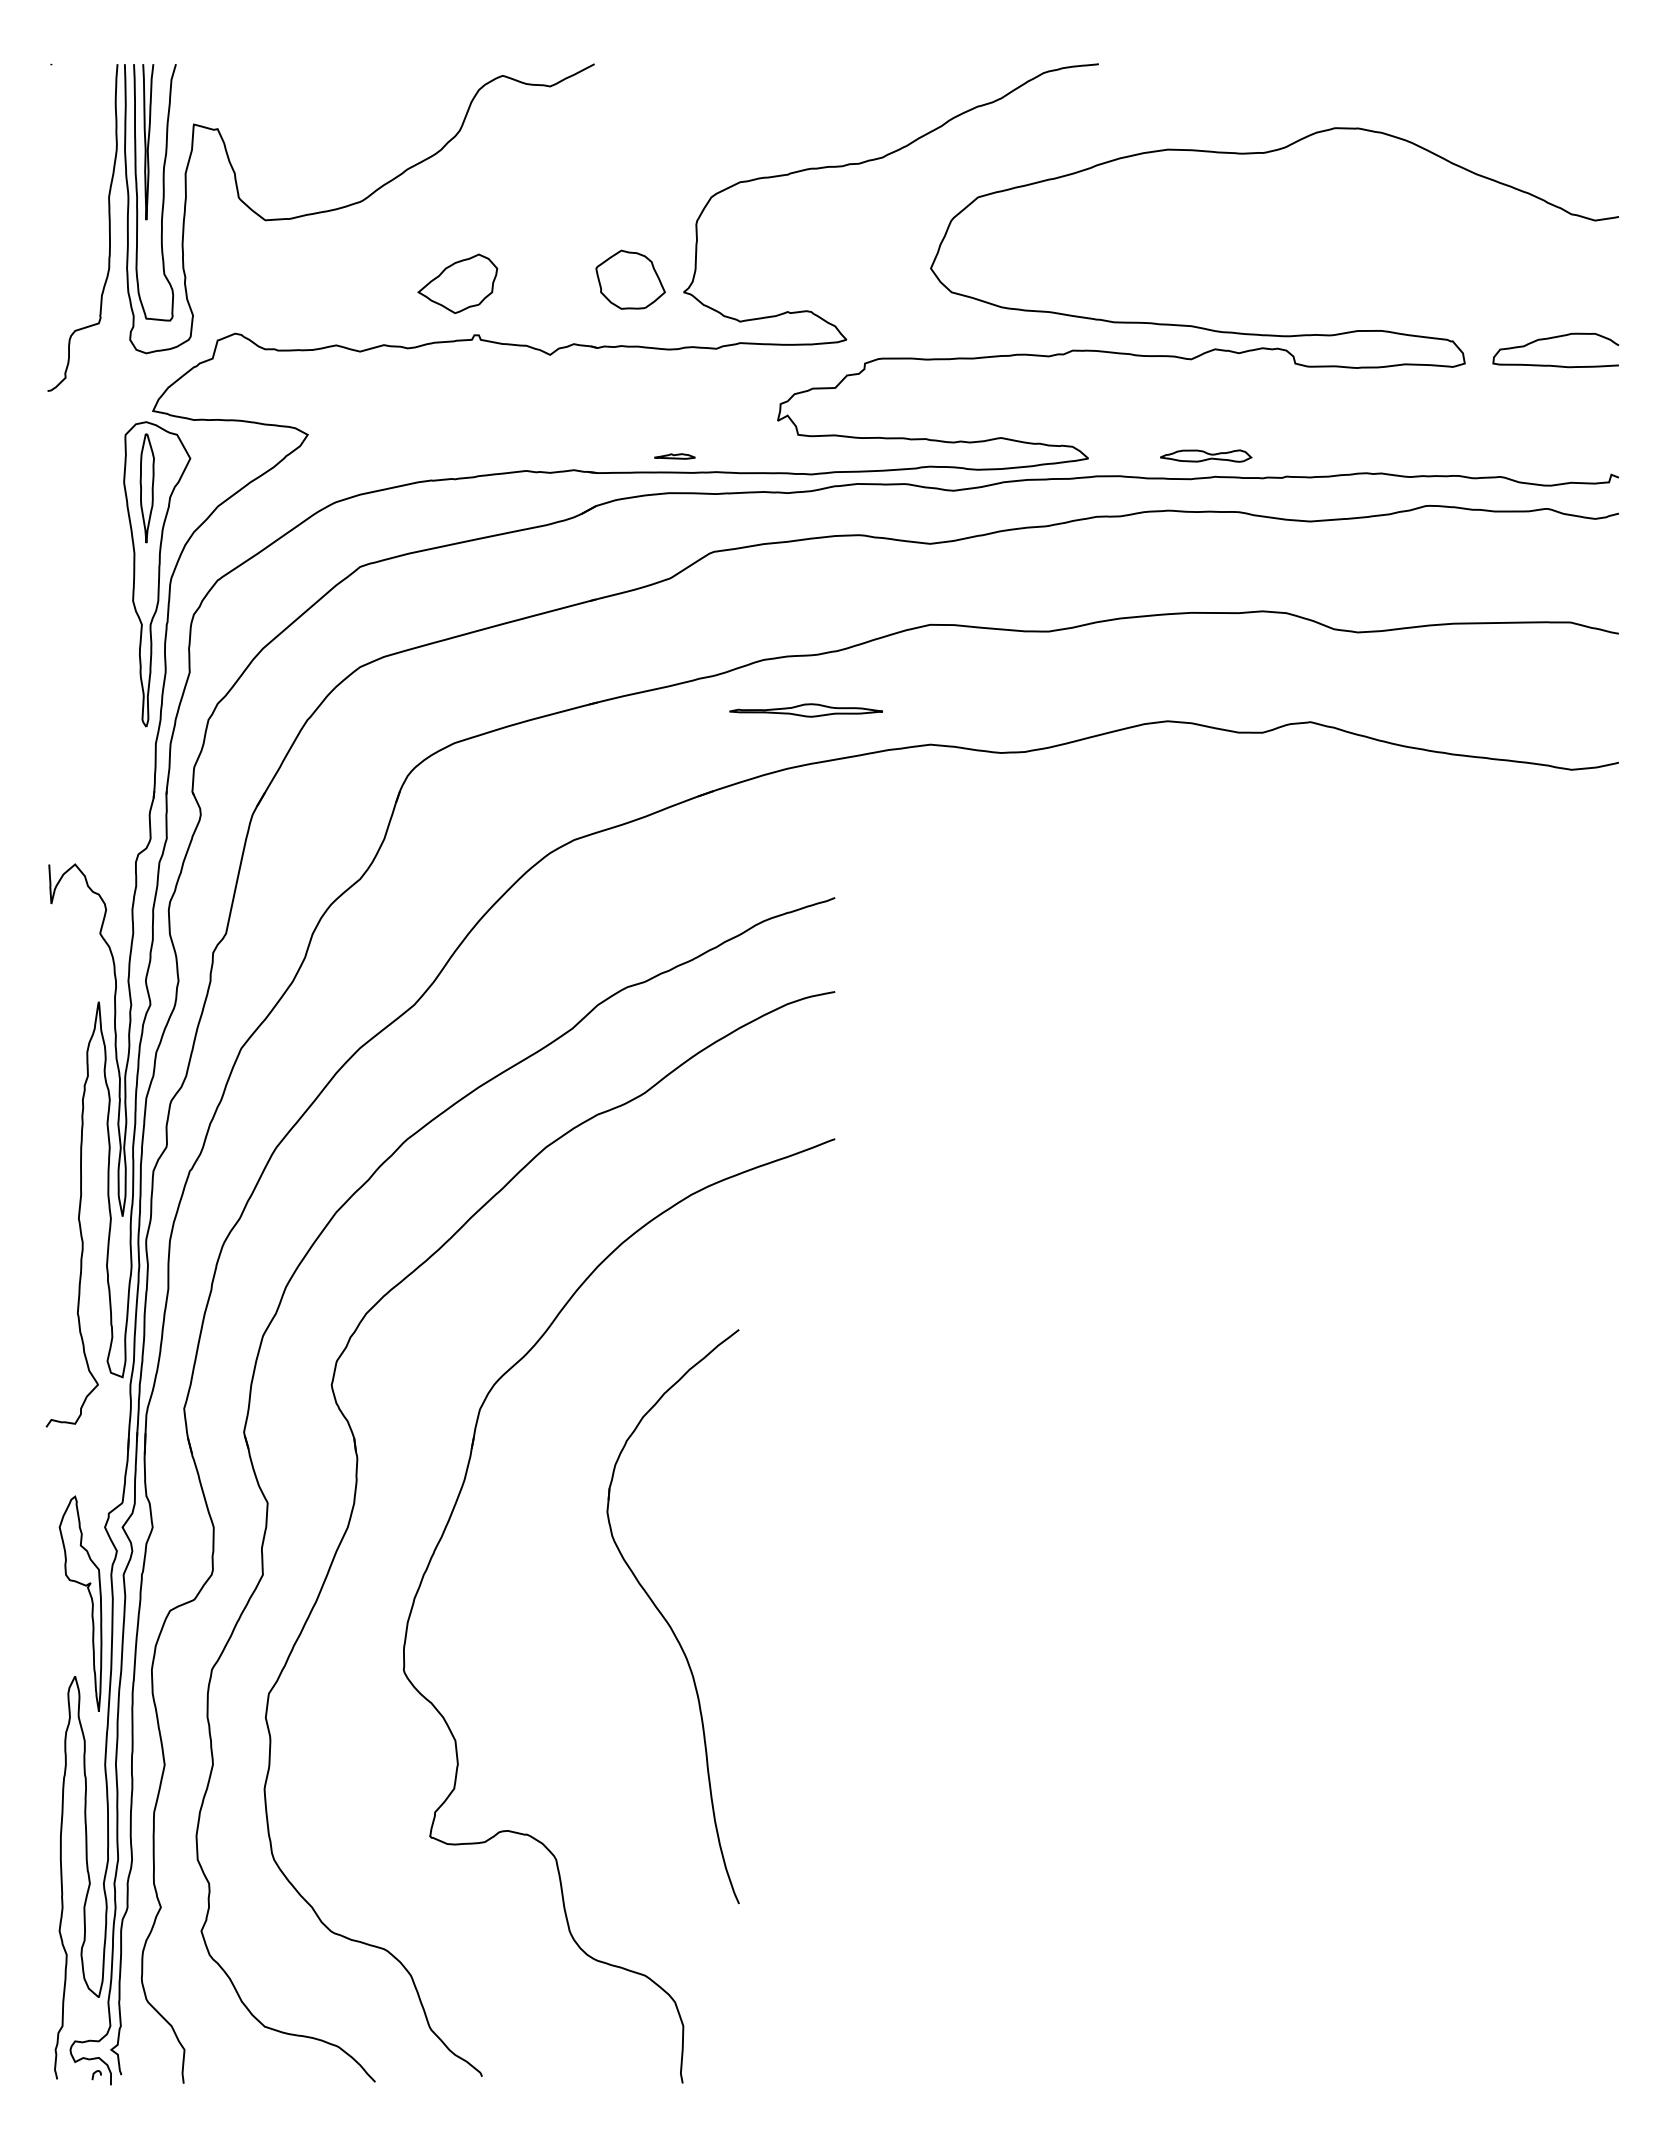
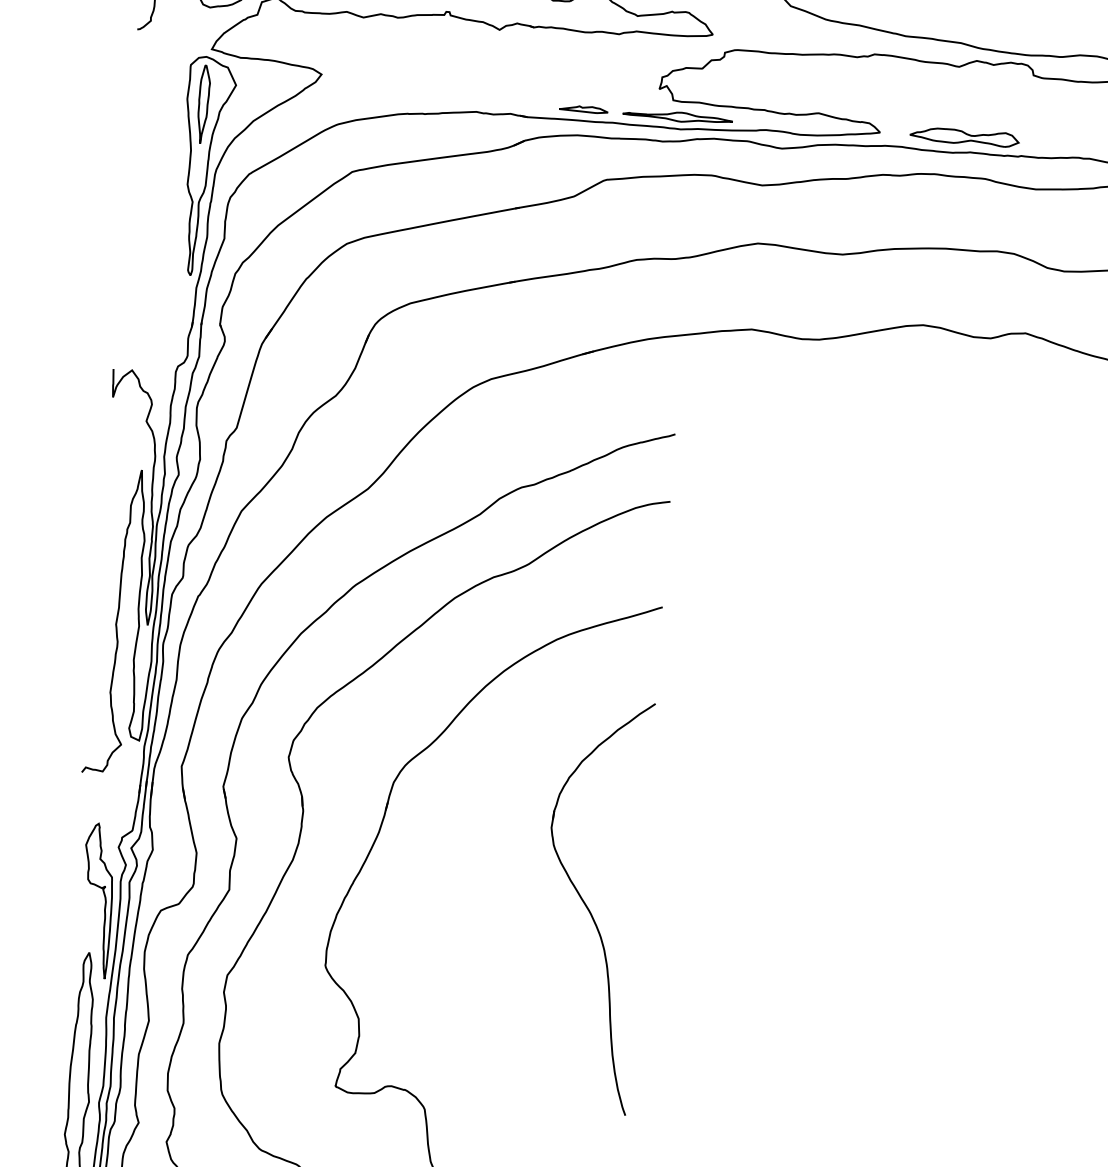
part: (1205, 455) -> (964, 136), size x1.67
part: (674, 456) -> (583, 109), size x1.67
part: (806, 710) -> (678, 117), moved
part: (667, 1620) -> (588, 908), moved

